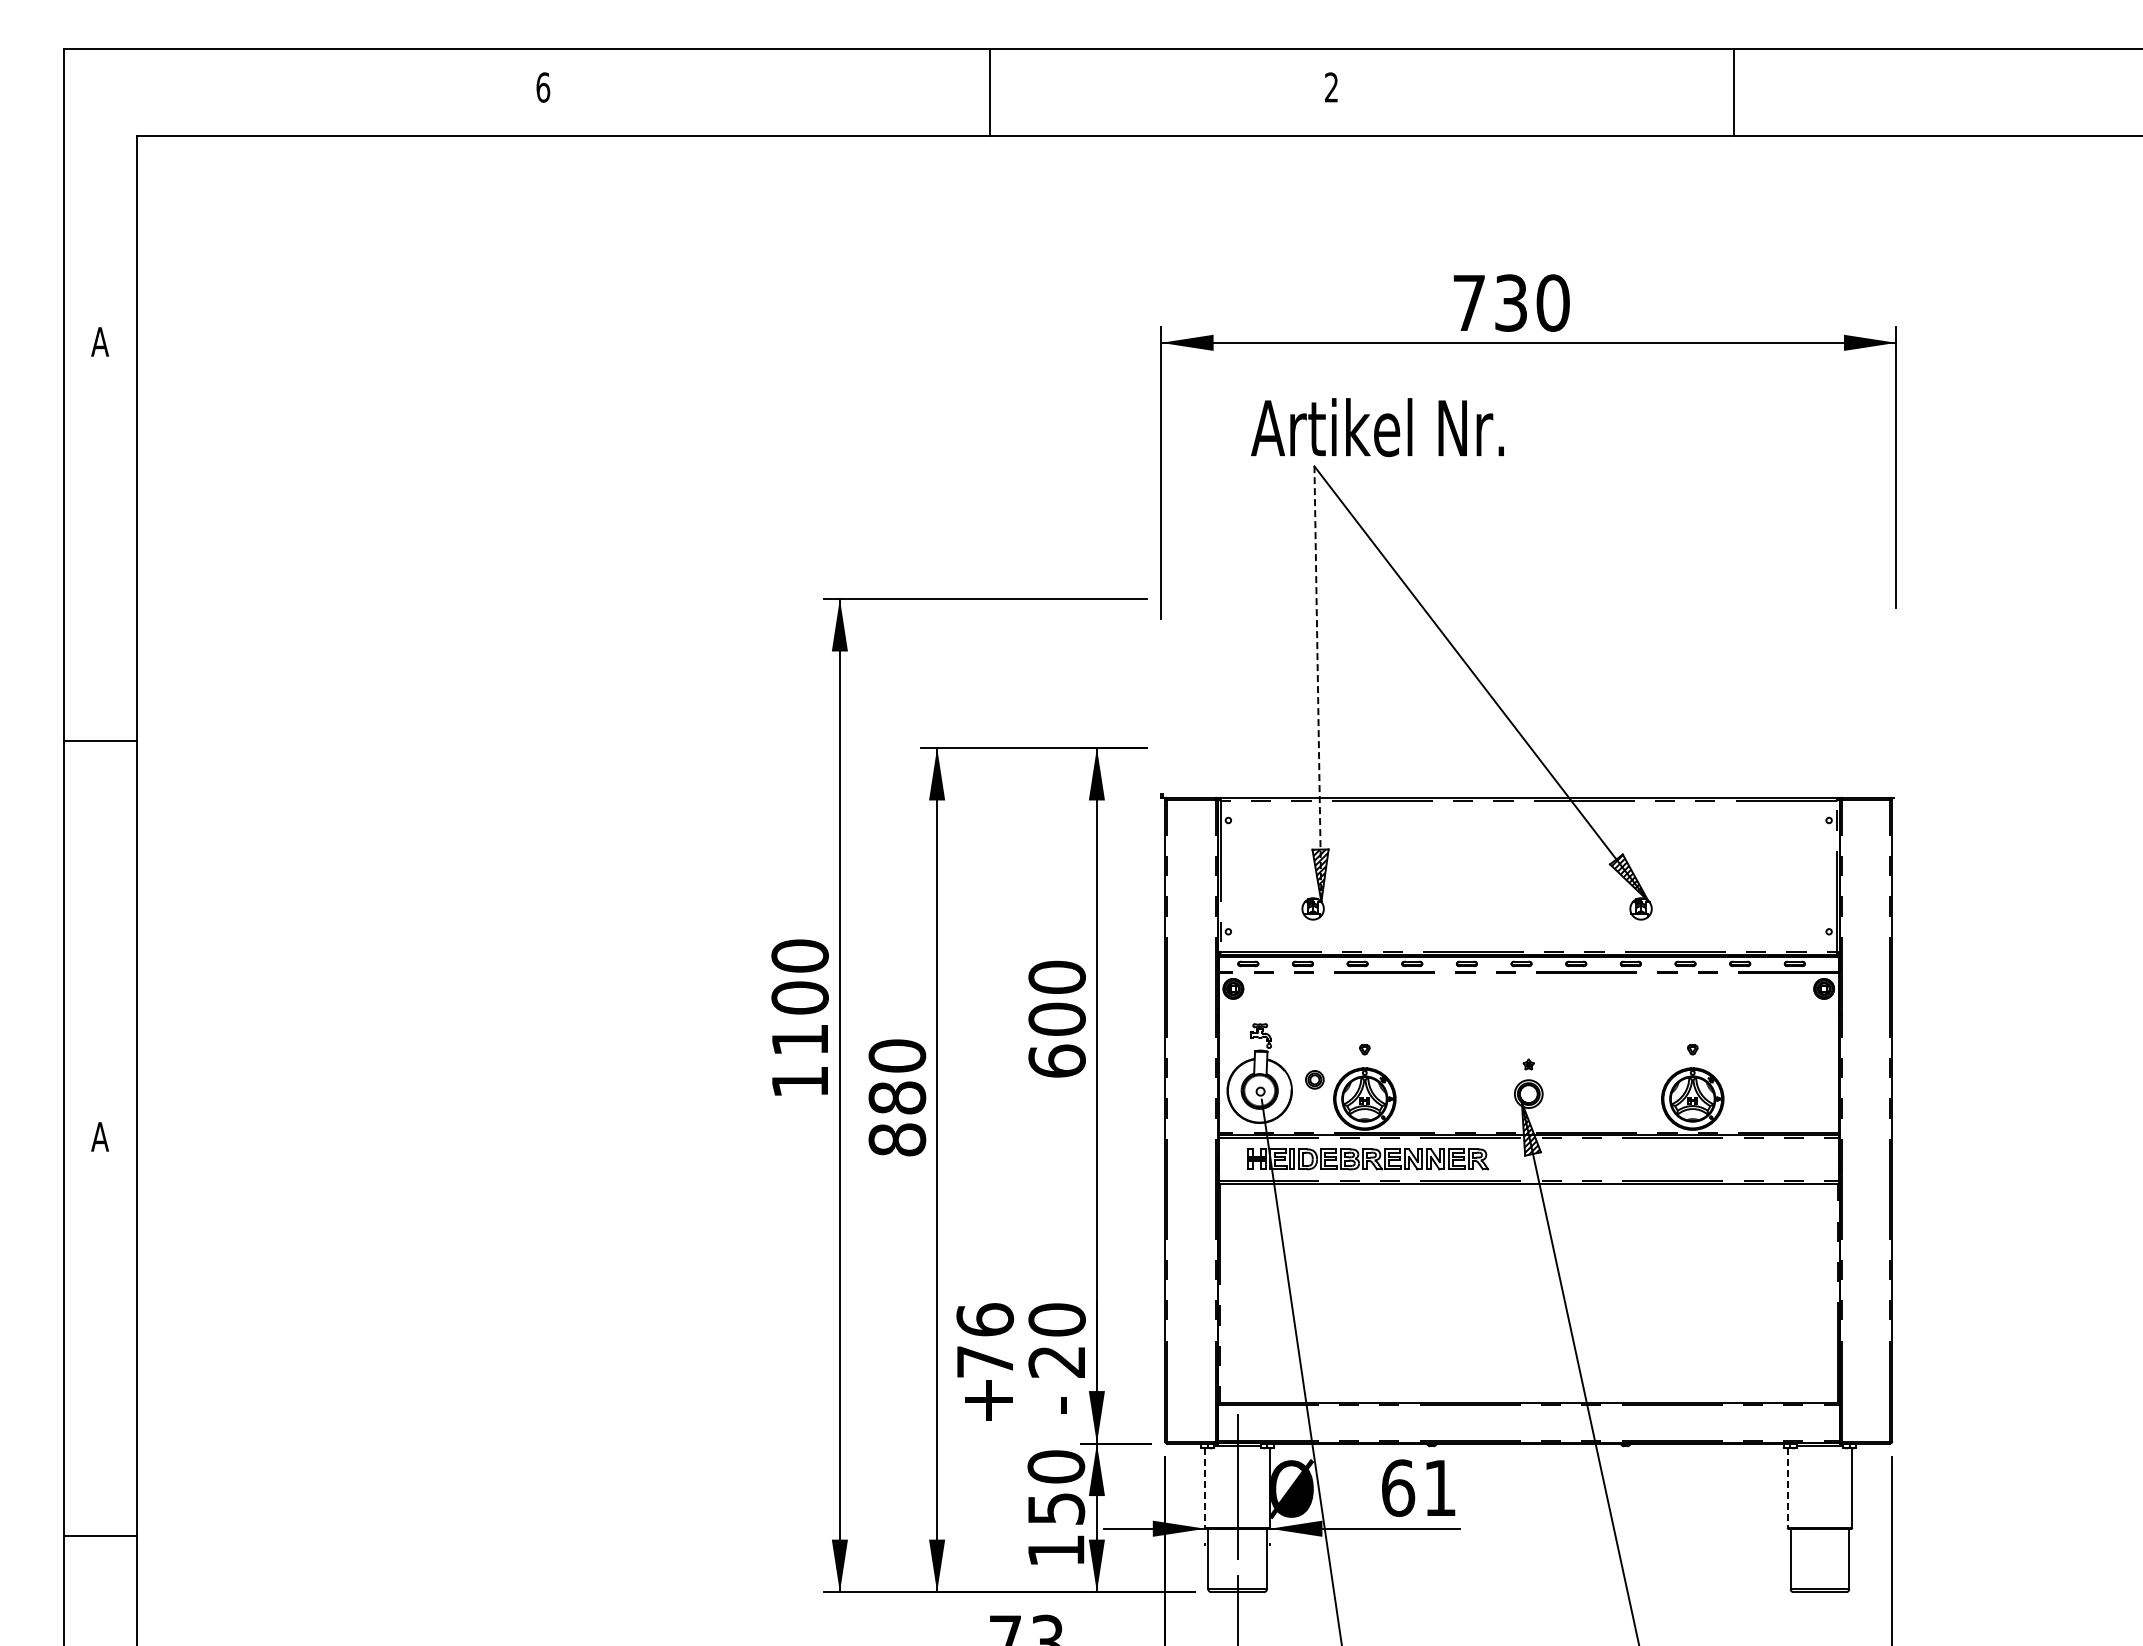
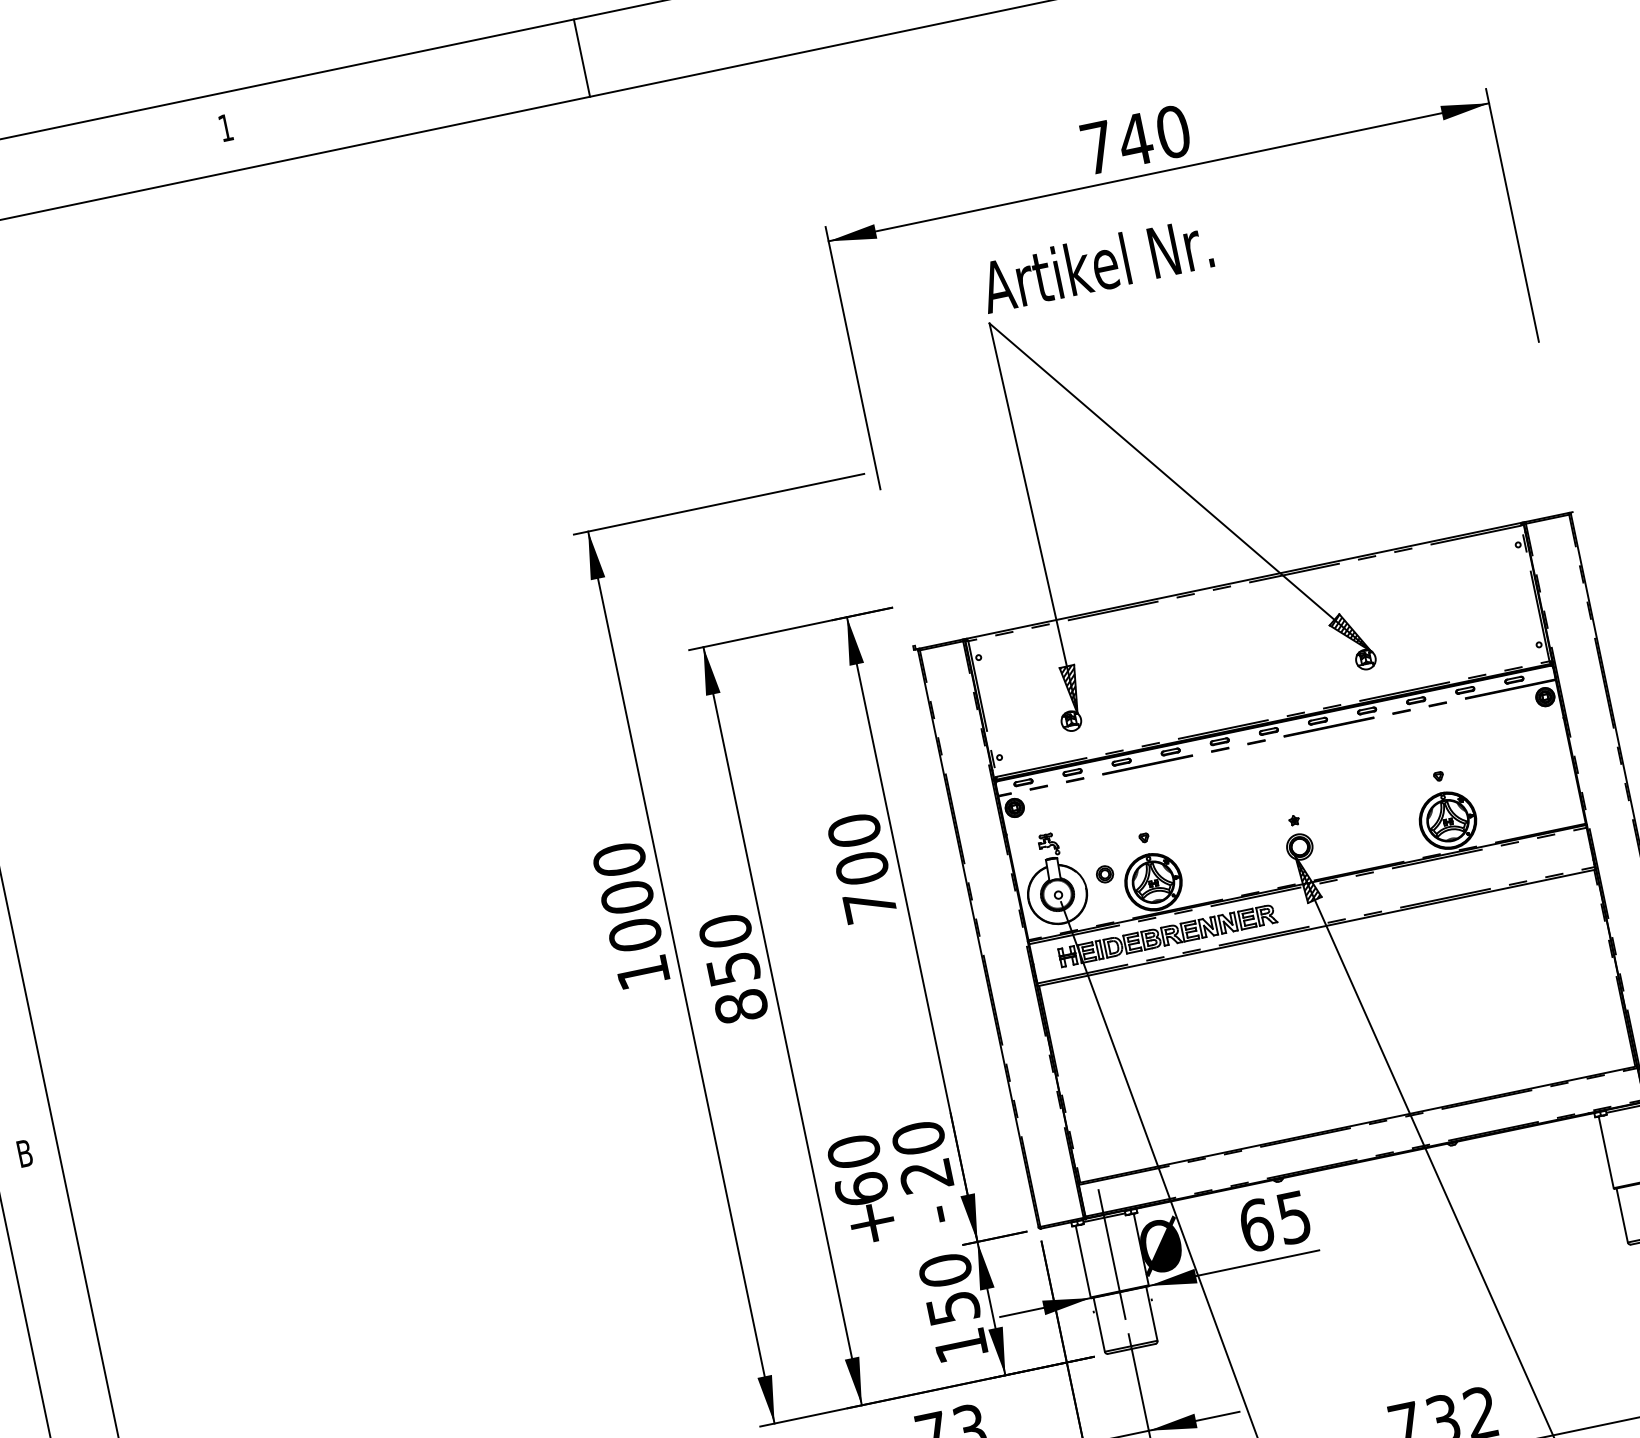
text: (543, 87) -> (226, 127), 6 -> 1
line: (989, 92) -> (581, 58), moved
text: (1510, 302) -> (1134, 139), 730 -> 740
text: (1377, 427) -> (1096, 264), moved
line: (1317, 684) -> (1033, 518), dashed -> solid
text: (799, 1039) -> (634, 934), 1100 -> 1000
text: (1056, 1060) -> (869, 905), 600 -> 700
text: (897, 1097) -> (733, 968), 880 -> 850
text: (99, 1136) -> (24, 1153), A -> B
text: (985, 1340) -> (858, 1170), 76 -> 60
line: (1205, 1488) -> (1083, 1261), dashed -> solid
text: (1439, 1488) -> (1293, 1217), 61 -> 65
line: (1787, 1488) -> (1606, 1152), dashed -> solid

